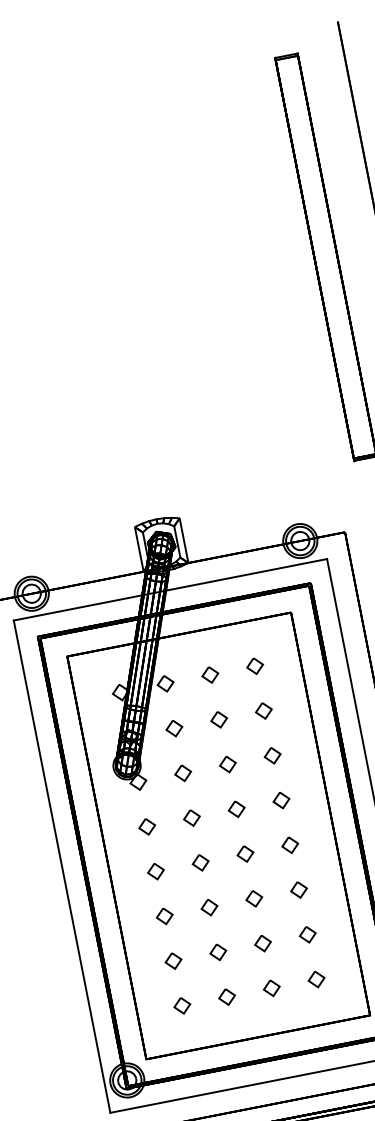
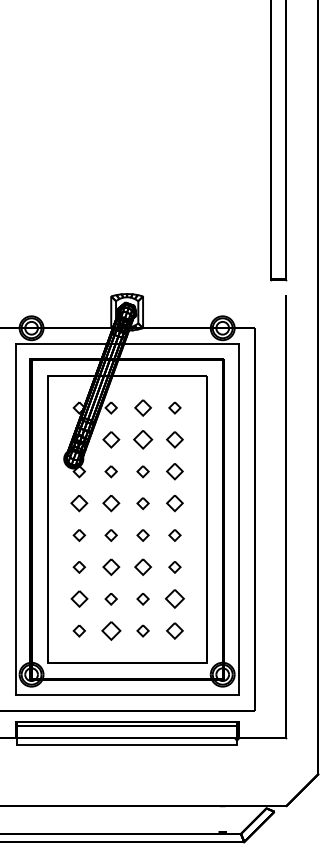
part: (209, 674) -> (142, 407), size x1.4
part: (263, 710) -> (174, 439), size x1.4
part: (218, 719) -> (142, 439), size x1.6
part: (173, 728) -> (110, 439), size x1.4
part: (272, 755) -> (174, 471), size x1.4
part: (280, 800) -> (174, 503), size x1.4
part: (190, 818) -> (110, 503), size x1.4
part: (147, 826) -> (79, 503), size x1.4
part: (253, 899) -> (142, 567), size x1.4
part: (208, 908) -> (110, 567), size x1.4
part: (307, 935) -> (174, 599), size x1.6
part: (172, 961) -> (78, 599), size x1.4
part: (315, 978) -> (174, 630), size x1.4
part: (225, 996) -> (110, 630), size x1.6

